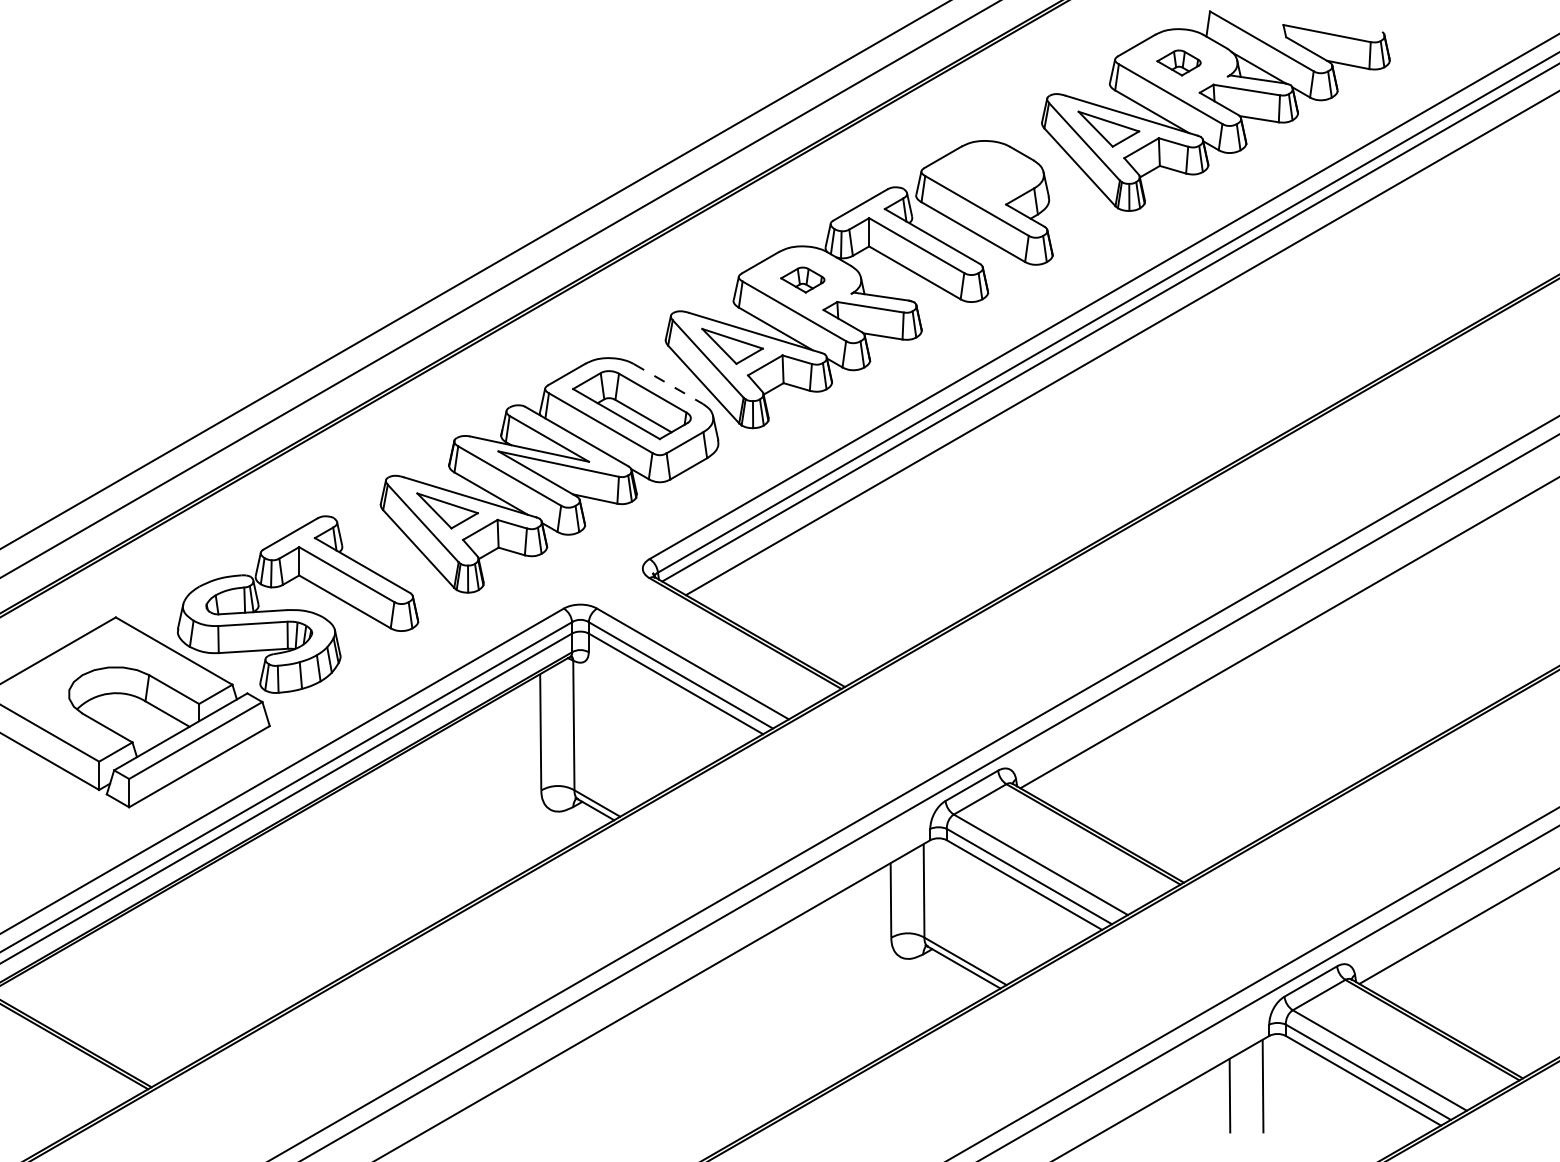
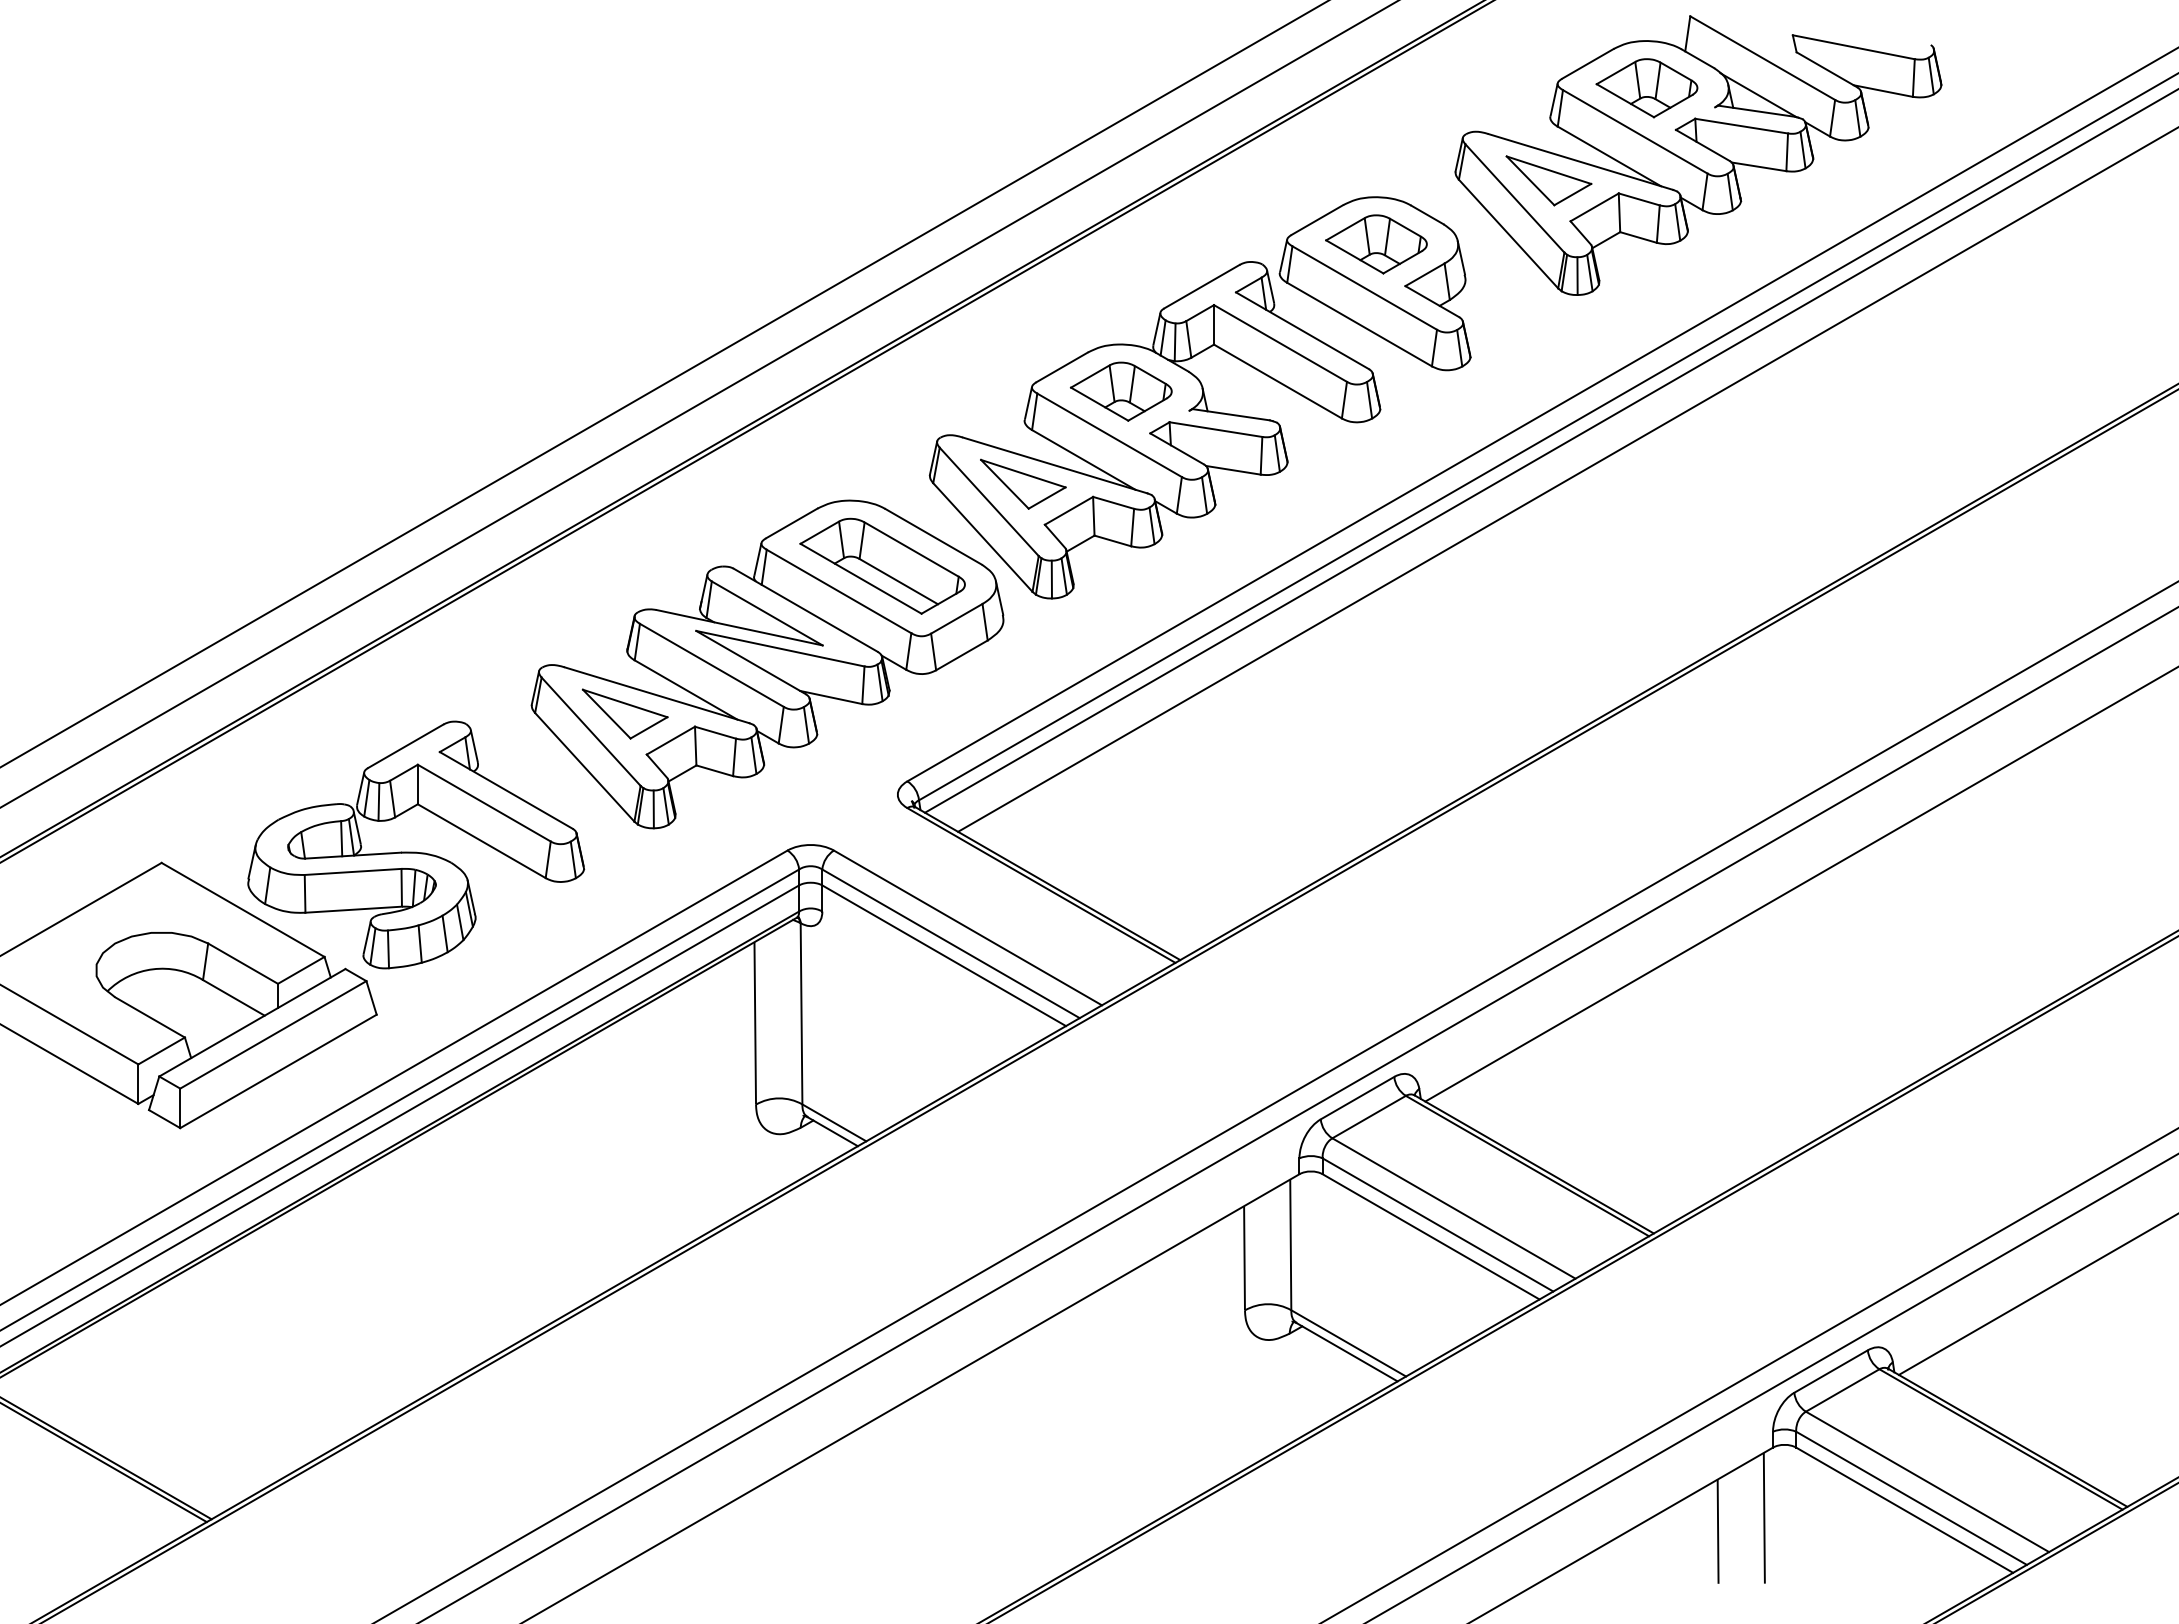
part: (1178, 63) -> (1646, 88), size x1.67
part: (985, 174) -> (1376, 244), added
part: (802, 280) -> (1121, 391), size x1.67
line: (668, 383) -> (933, 536), dashed -> solid

